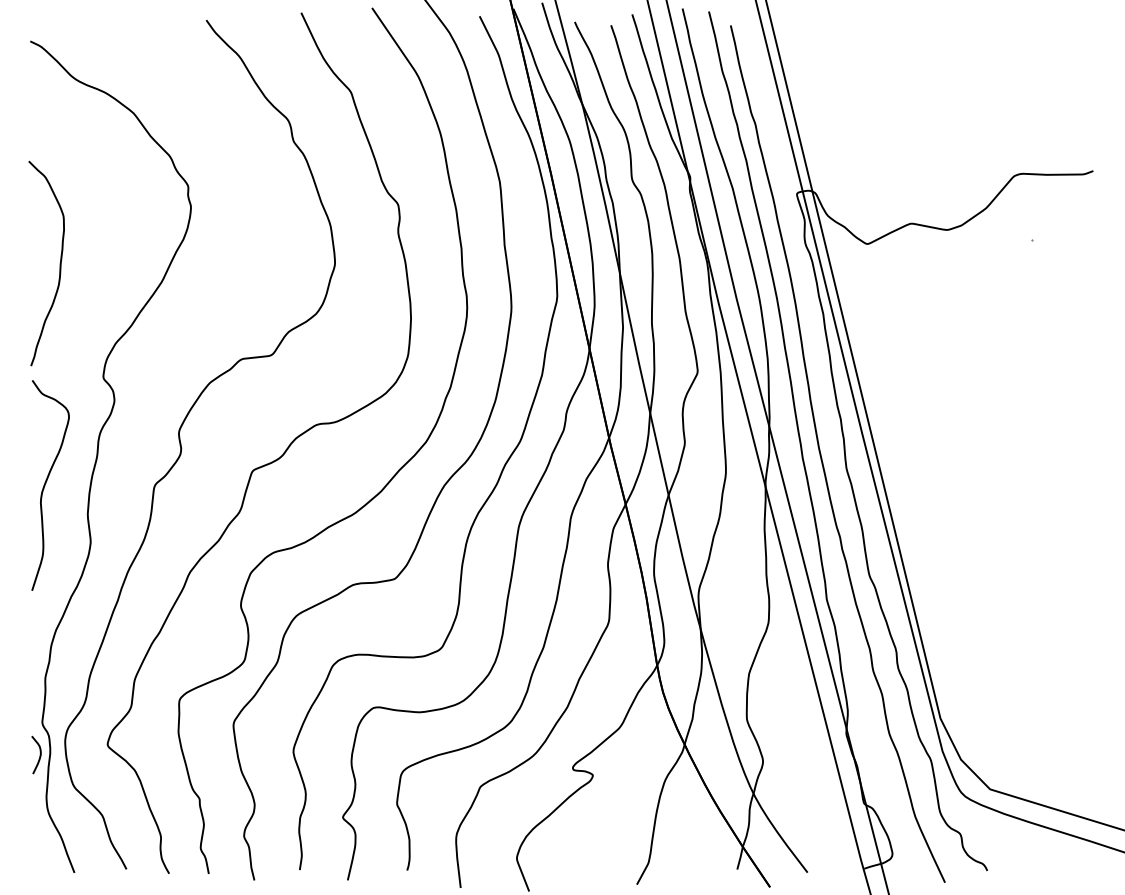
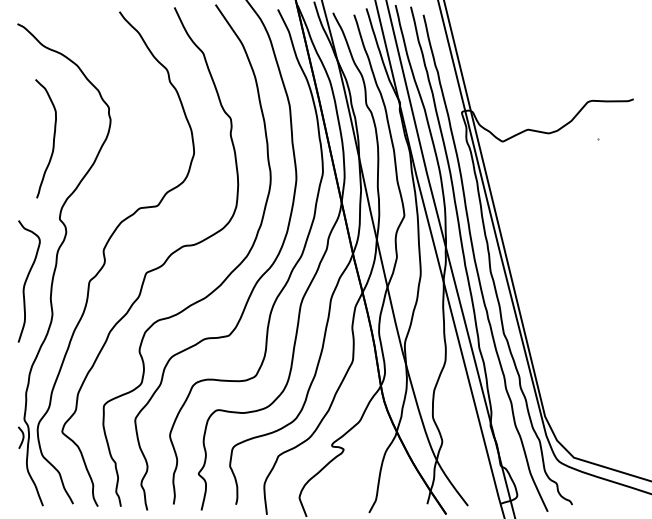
curve: (59, 262) -> (53, 138), moved

